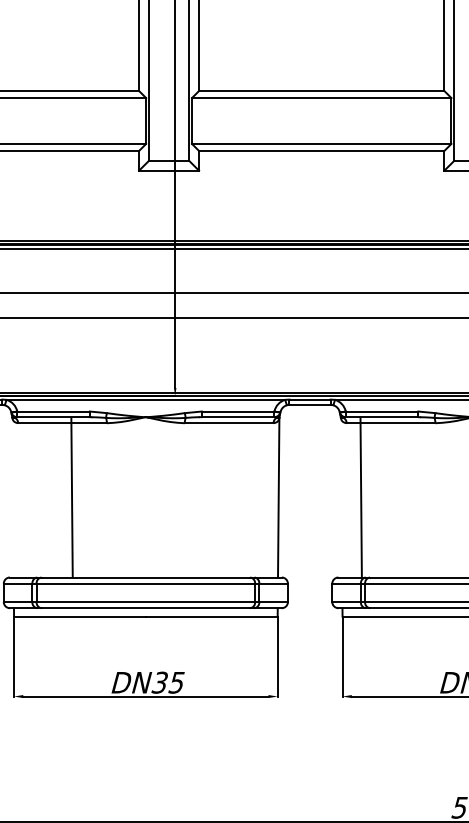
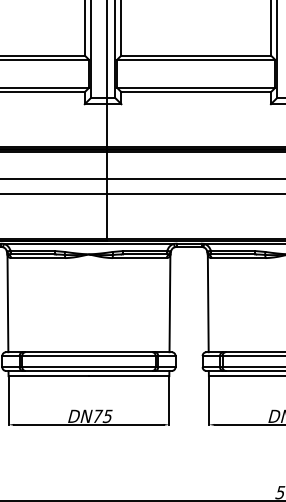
line: (71, 497) -> (7, 303), moved
line: (359, 497) -> (207, 303), moved
text: (159, 682) -> (97, 416), DN35 -> DN75

